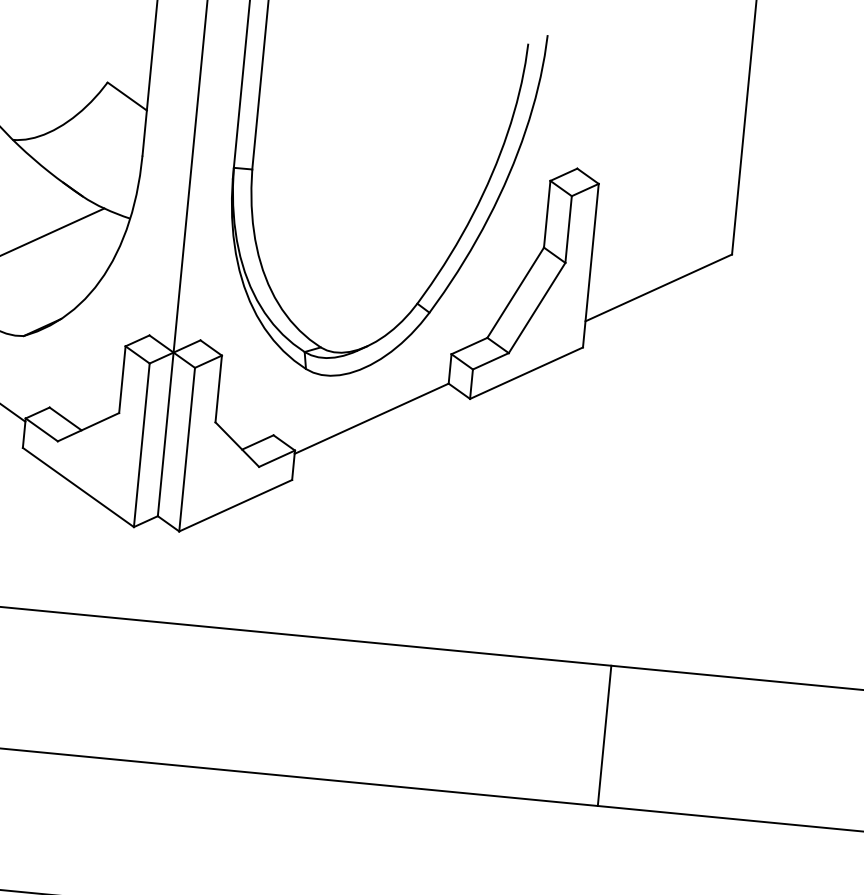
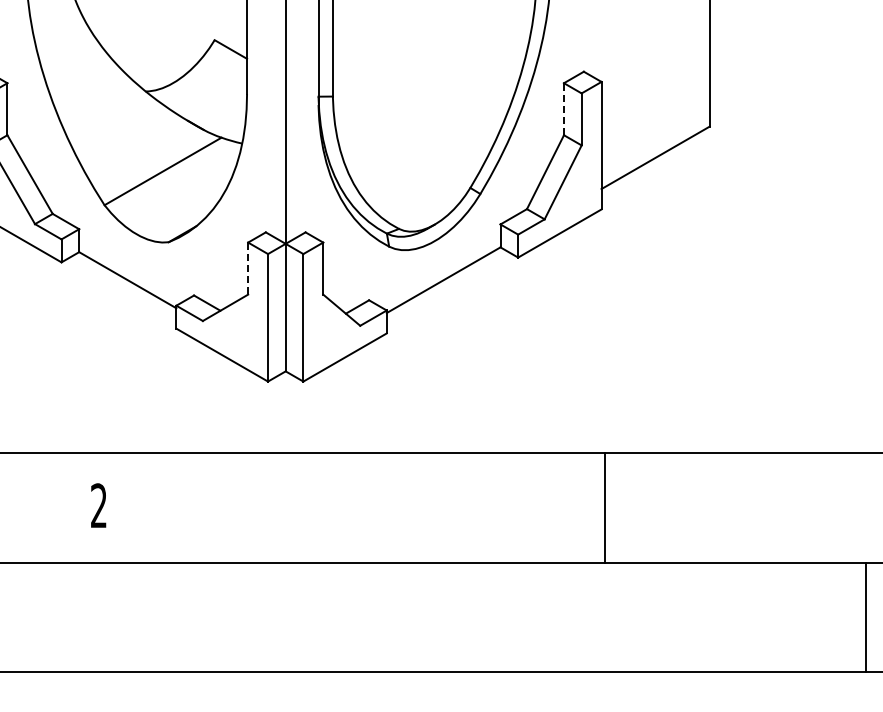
line: (547, 213) -> (564, 108), solid -> dashed
line: (122, 380) -> (248, 269), solid -> dashed
line: (605, 735) -> (605, 507), moved

